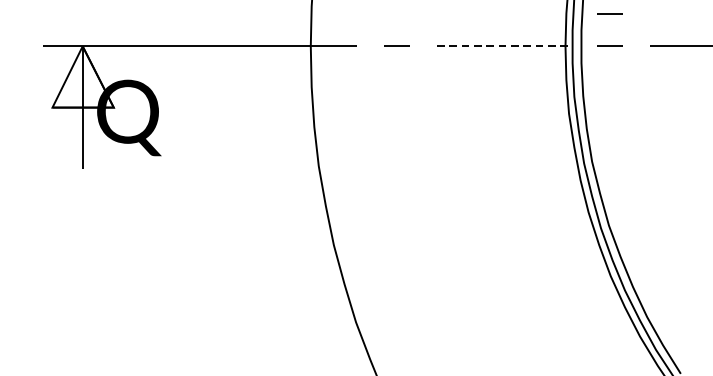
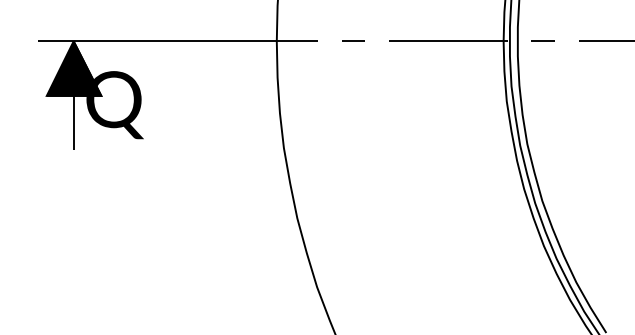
line: (609, 12) -> (542, 11), removed
line: (503, 46) -> (448, 41), dashed -> solid
fill: (82, 76) -> (73, 68), added

